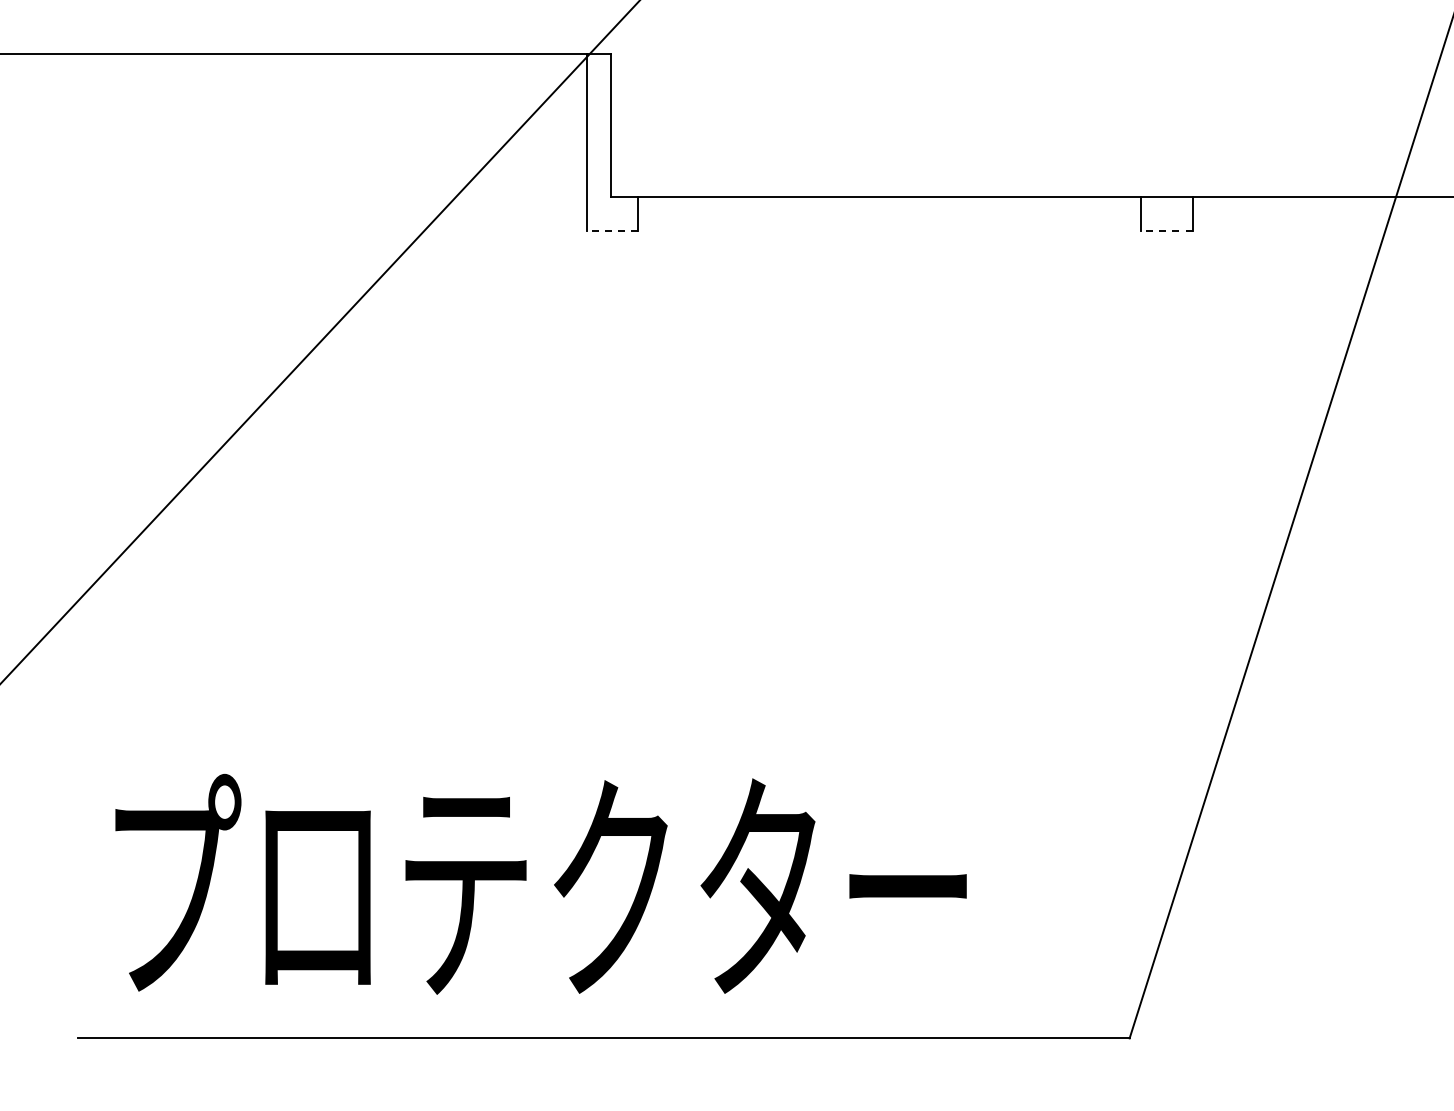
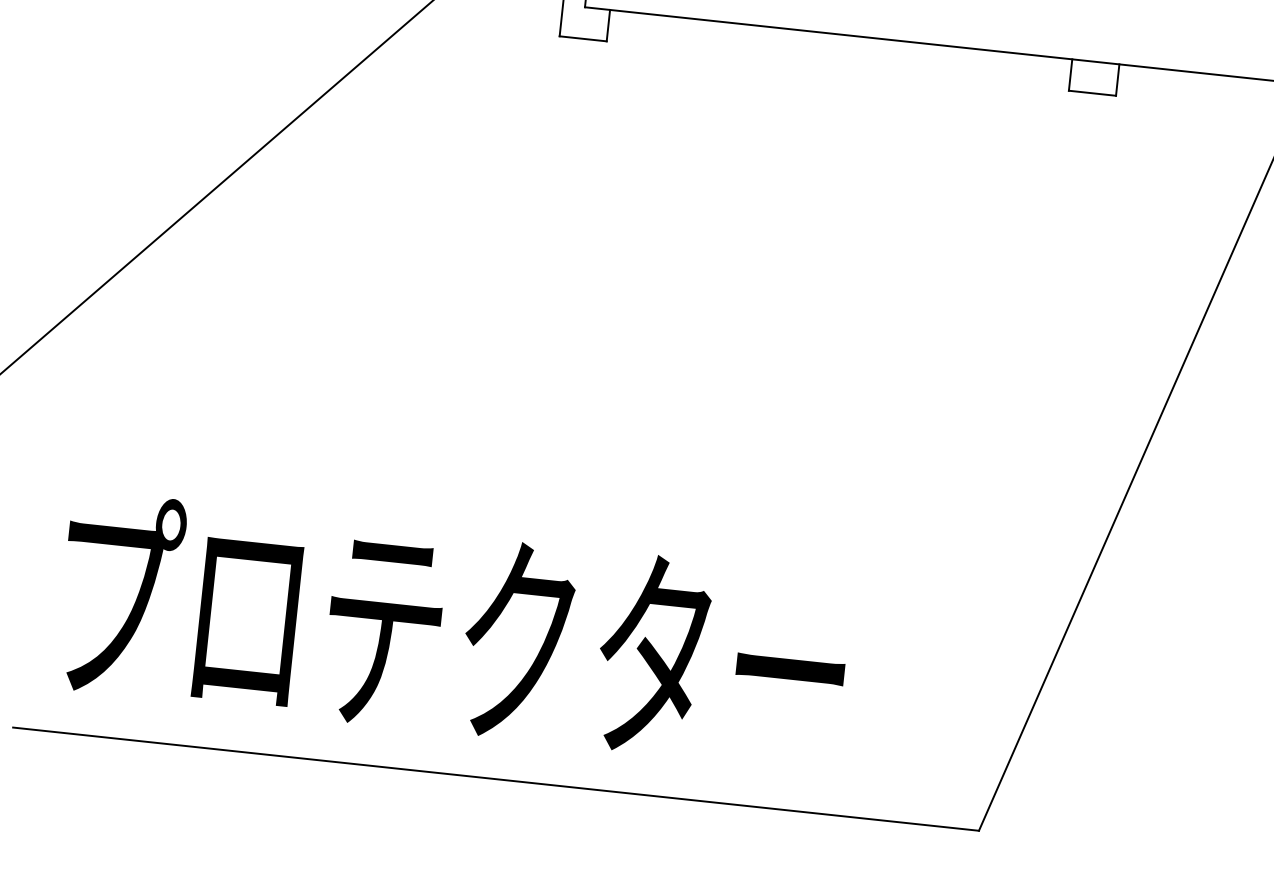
line: (612, 231) -> (583, 39), dashed -> solid
line: (1166, 231) -> (1092, 93), dashed -> solid

